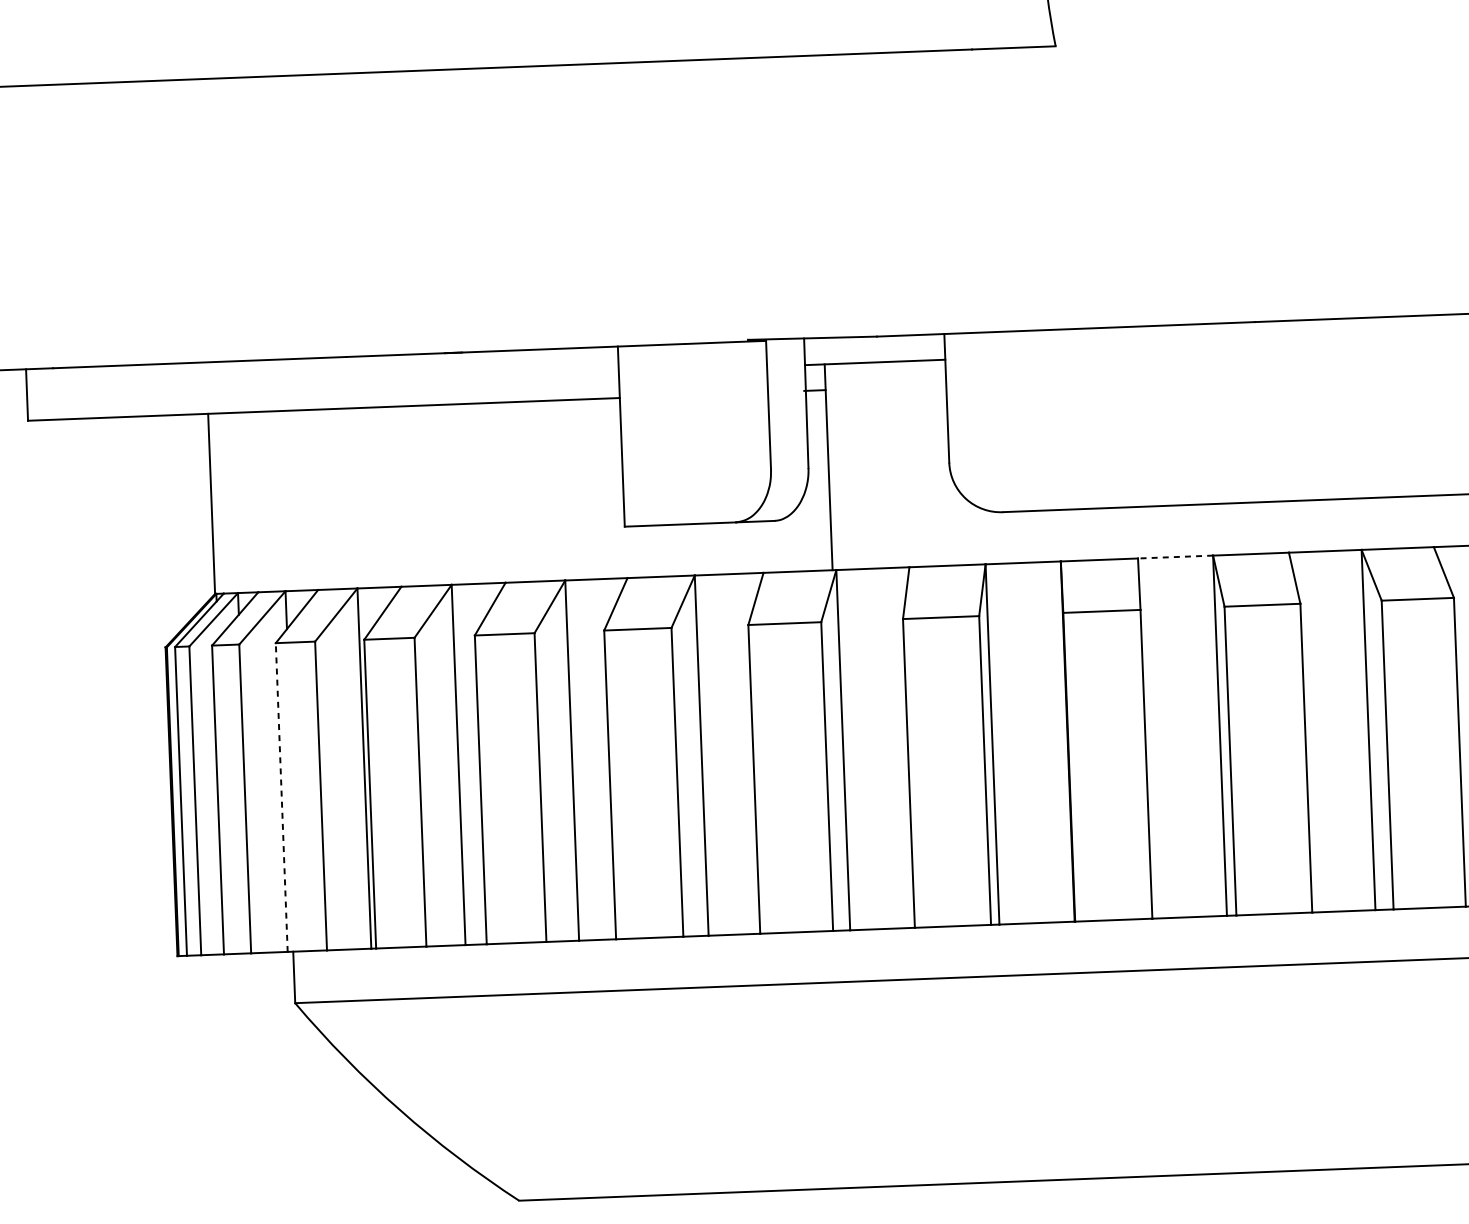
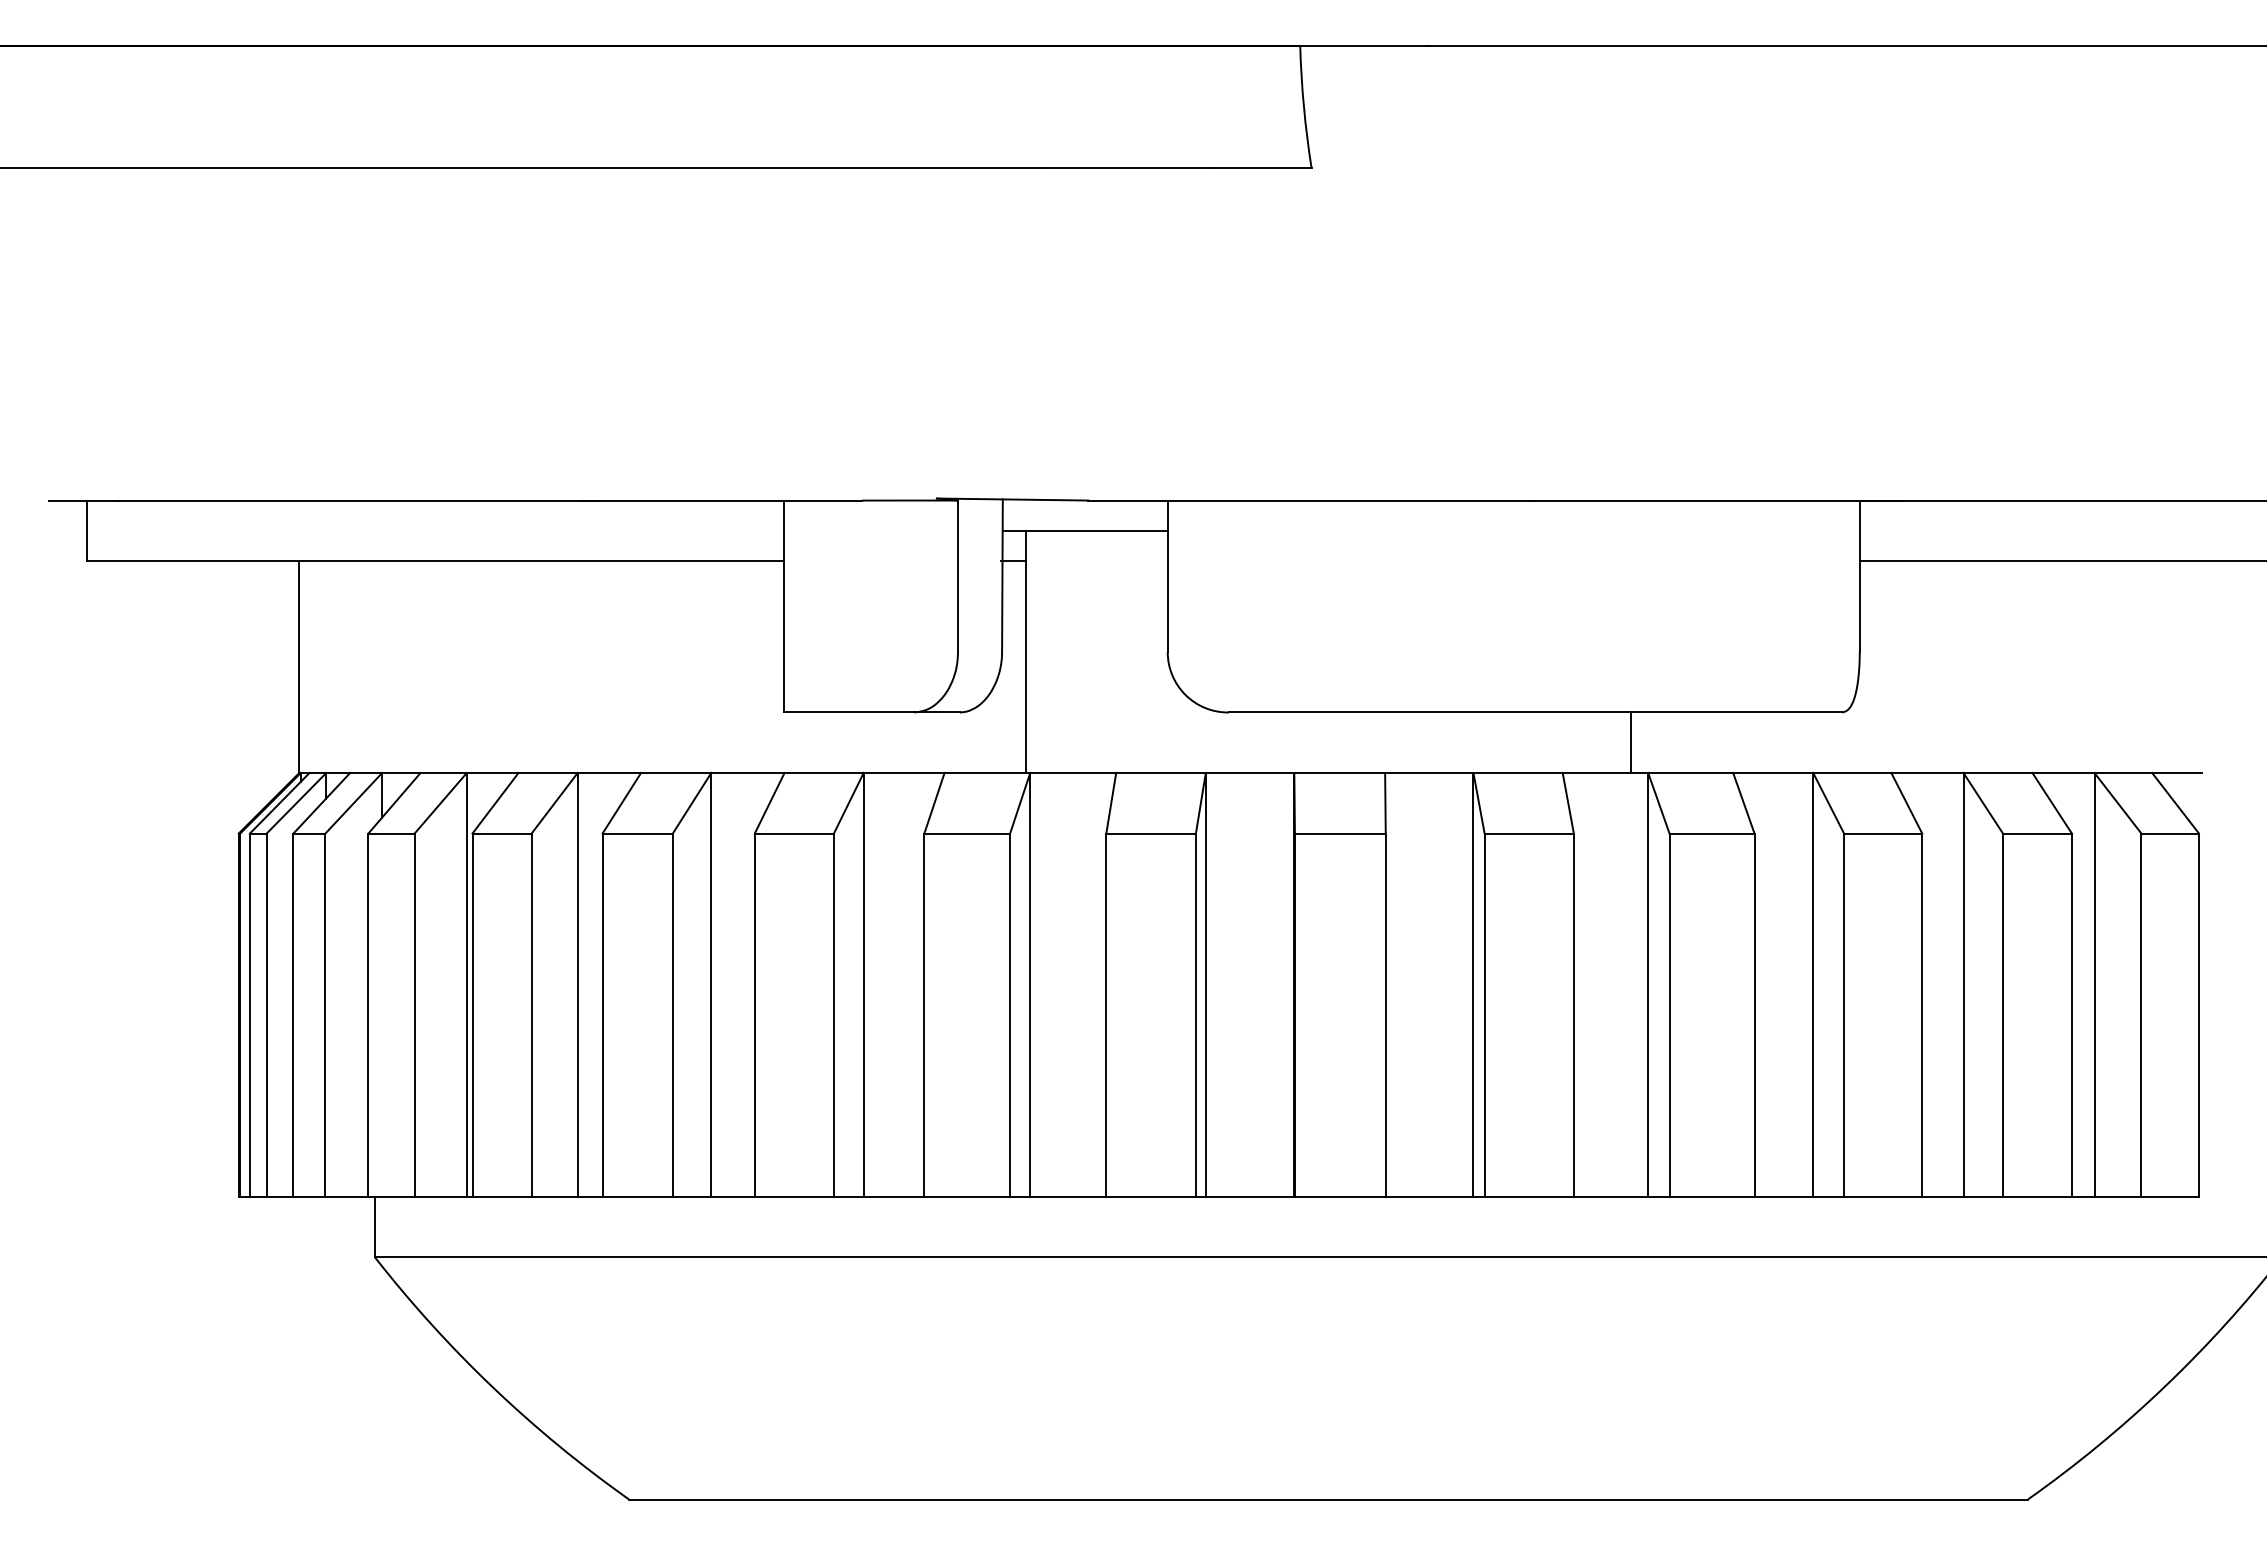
line: (1346, 524) -> (1631, 742), added
line: (1174, 556) -> (1428, 772), dashed -> solid
line: (281, 797) -> (368, 1015), dashed -> solid

